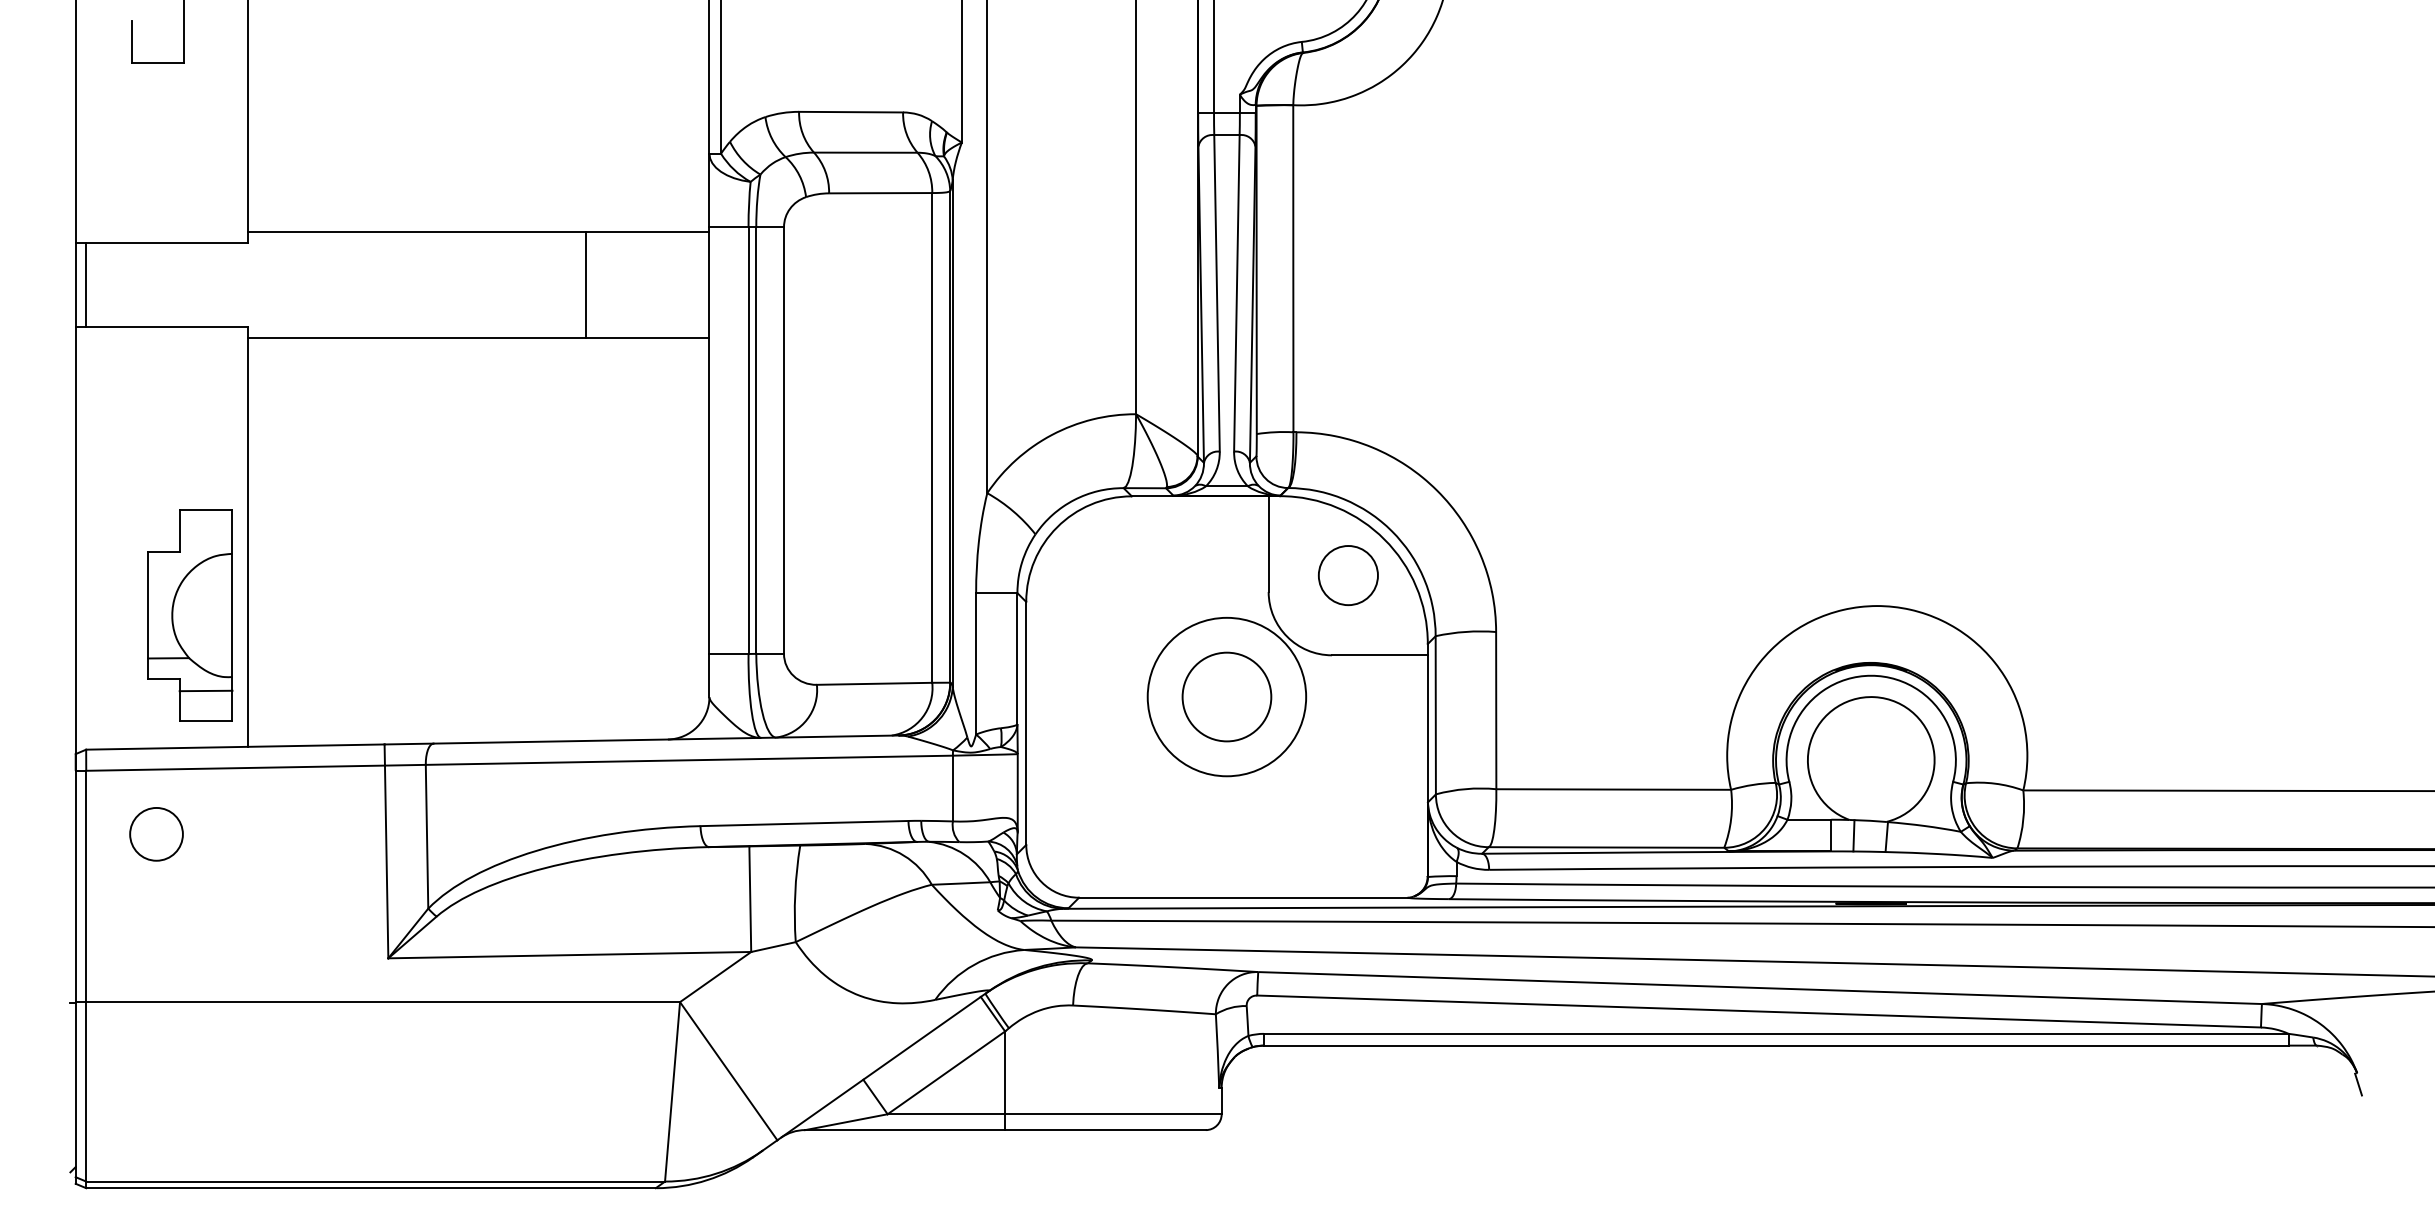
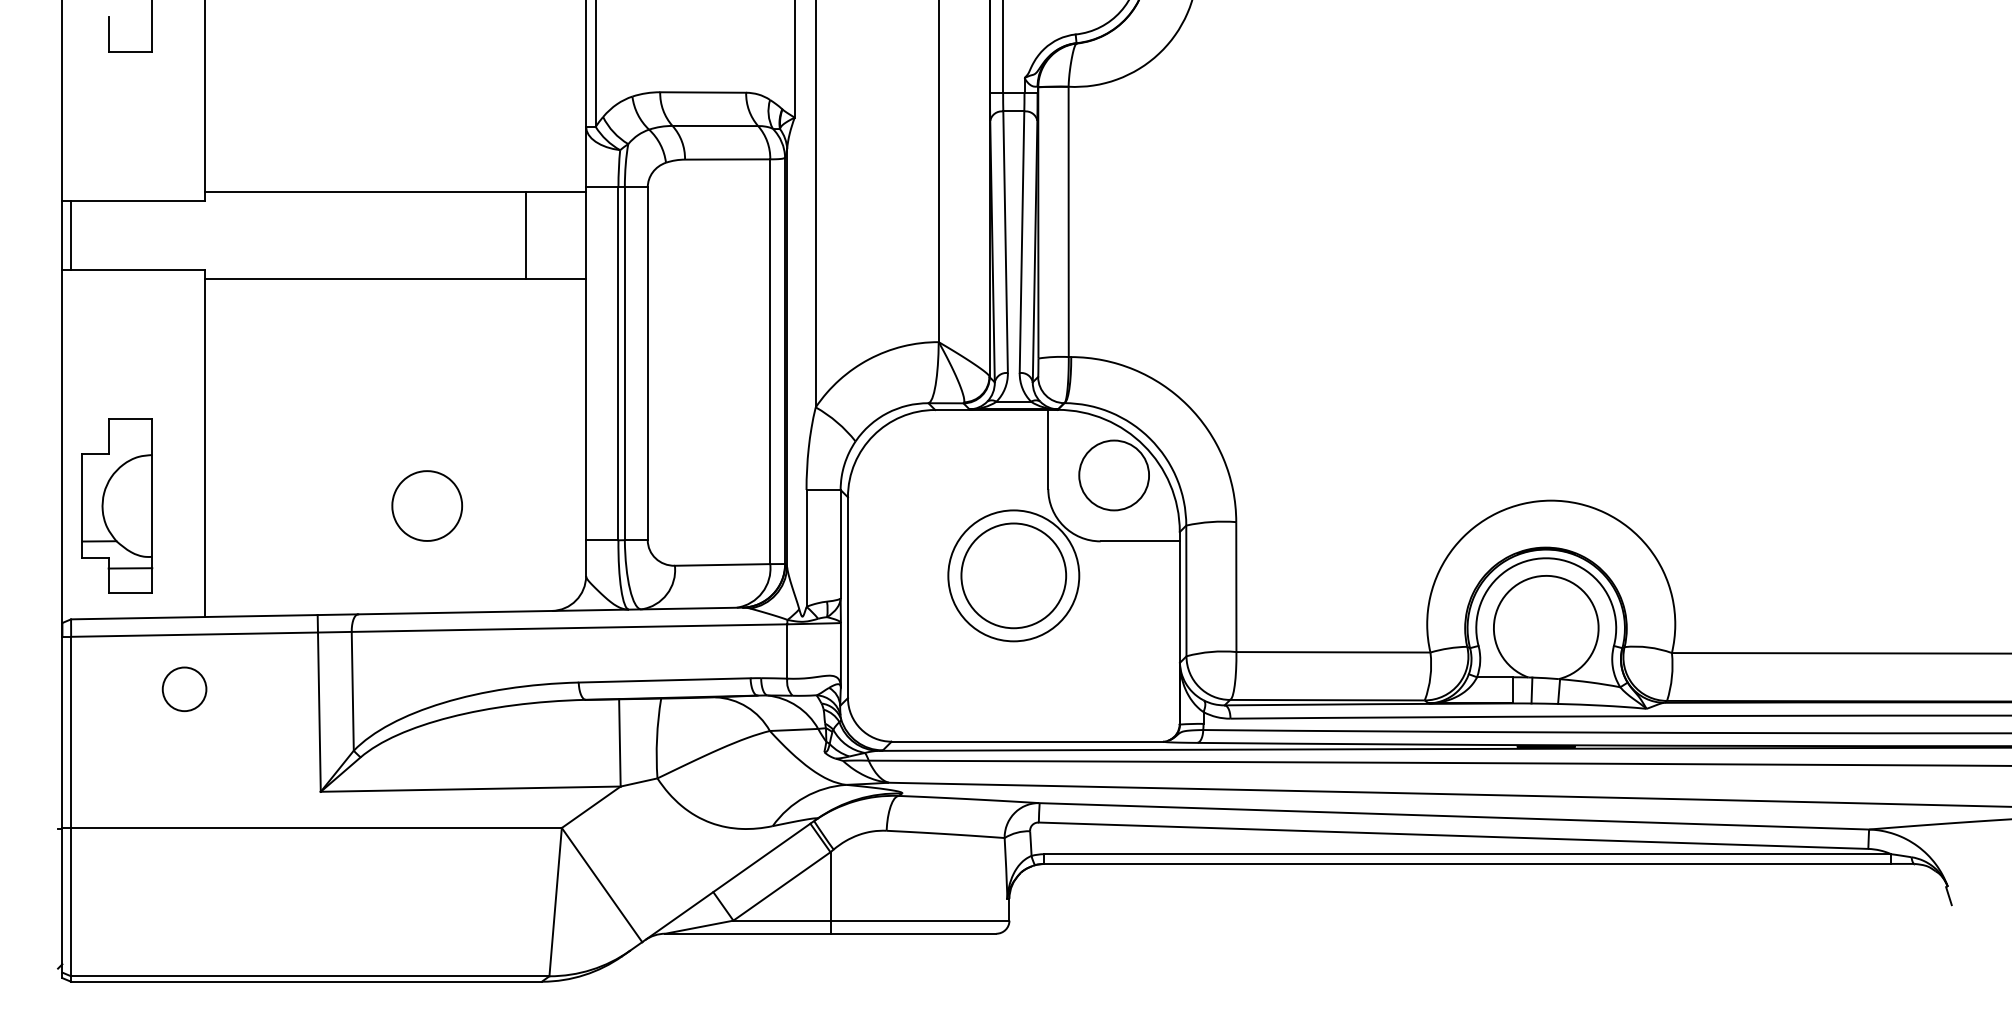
line: (585, 284) -> (525, 234), moved
circle: (1348, 575) -> (1114, 475), size x1.43
part: (517, 612) -> (427, 506), added
part: (190, 615) -> (117, 506), moved
circle: (1226, 696) -> (1013, 575), size x1.43
circle: (156, 834) -> (184, 689), moved

